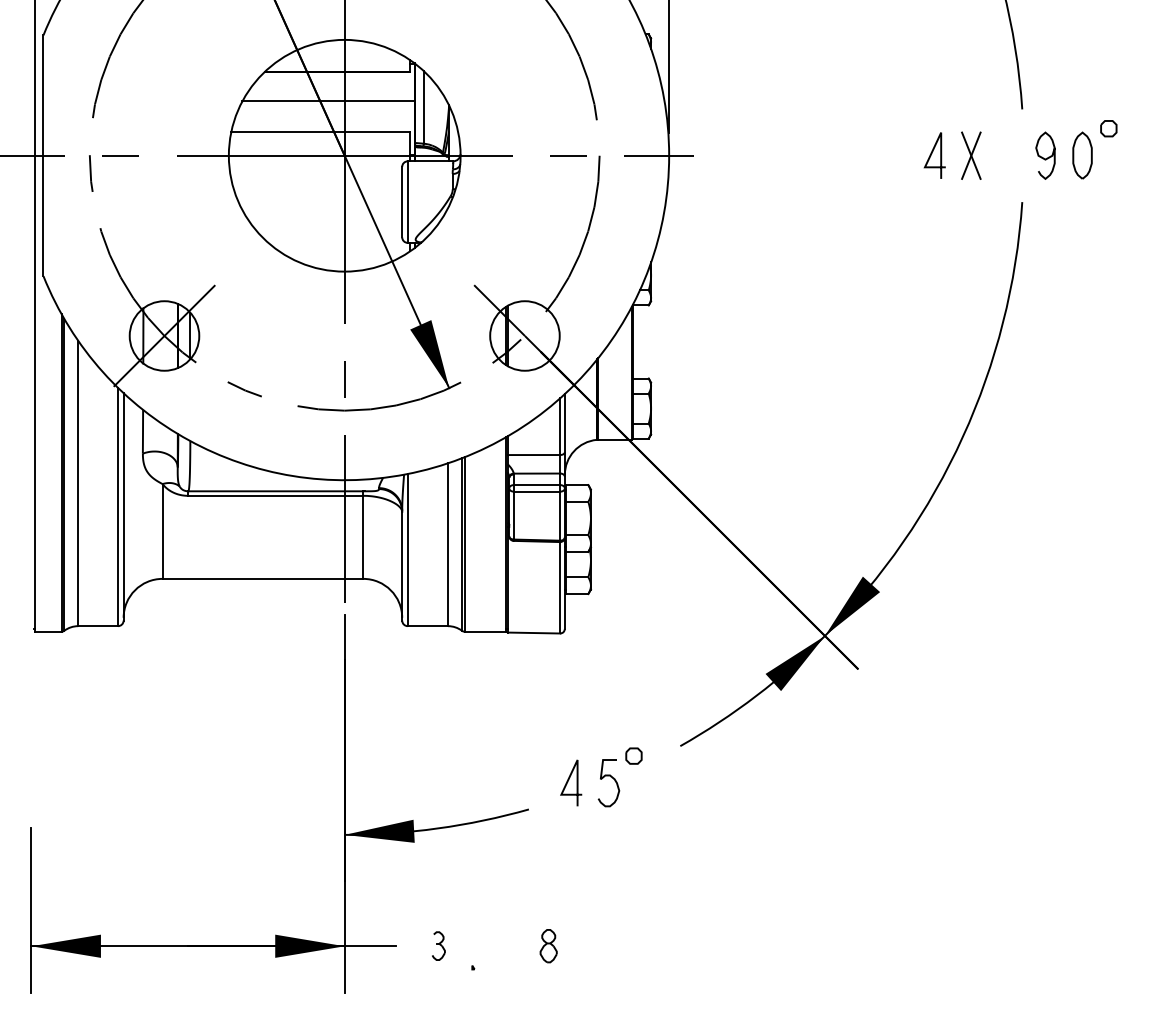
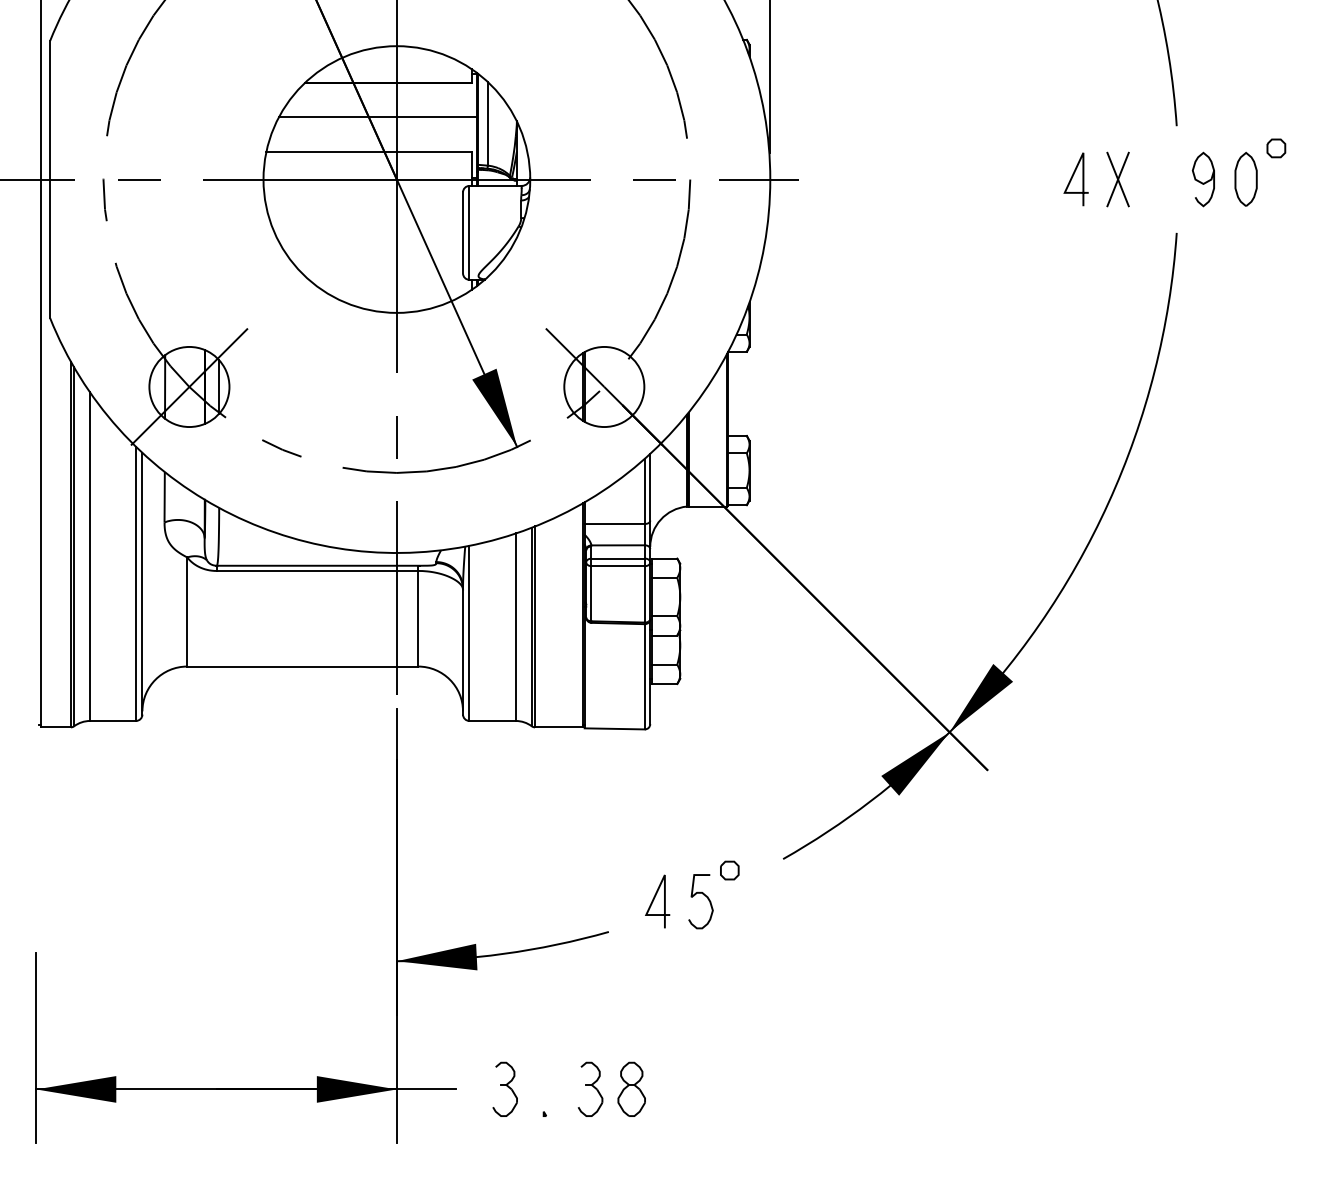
part: (438, 945) -> (504, 1088), size x1.67
part: (512, 945) -> (590, 1088), added
part: (548, 945) -> (631, 1088), size x1.43

